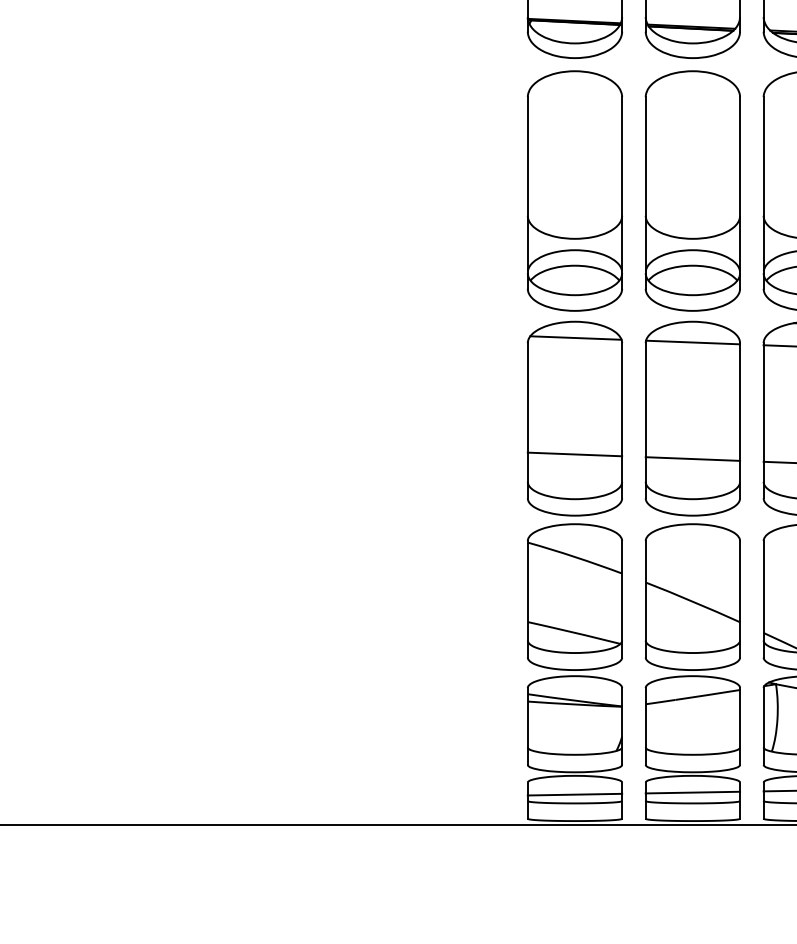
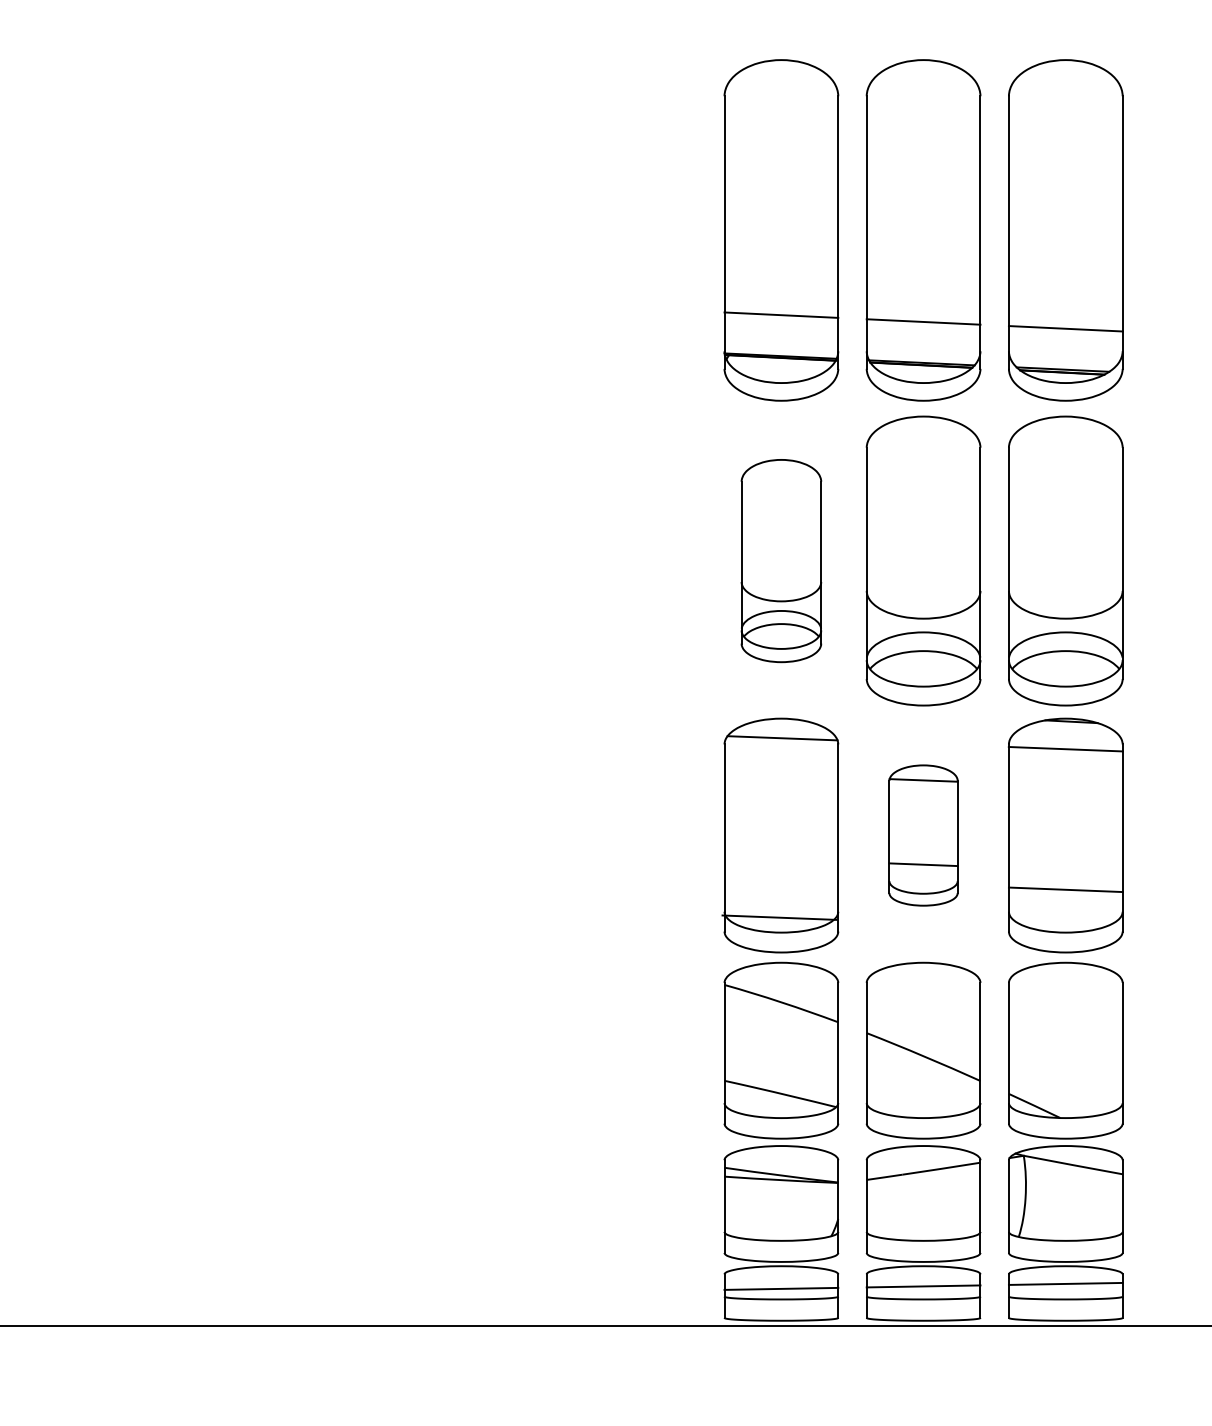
part: (575, 190) -> (781, 560), size x0.7
part: (692, 418) -> (923, 835), size x0.6
line: (575, 454) -> (779, 917), moved

